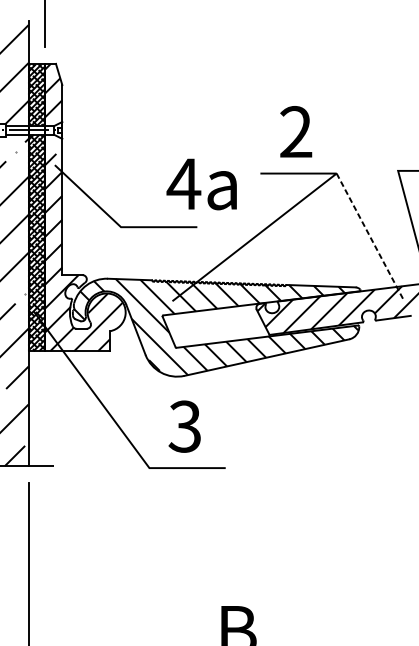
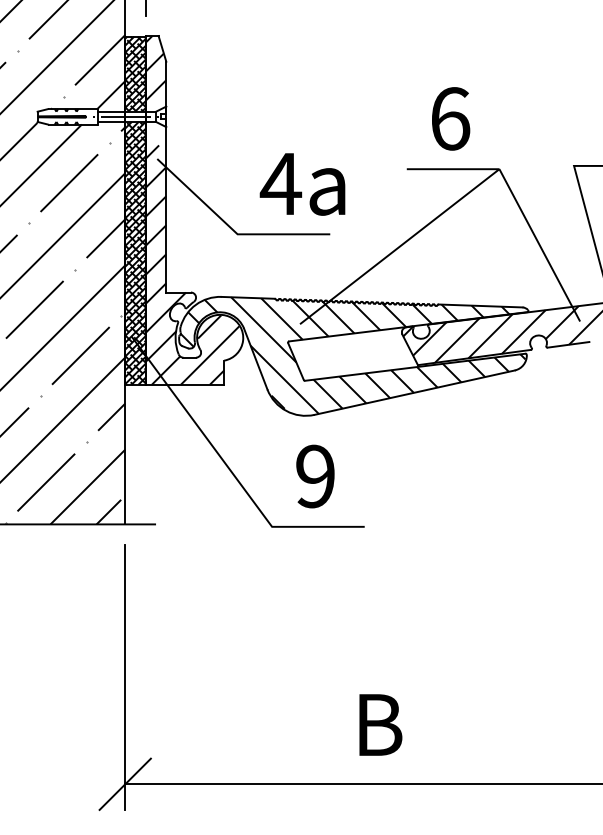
text: (296, 131) -> (450, 118), 2 -> 6
text: (201, 184) -> (302, 184), moved
line: (370, 236) -> (540, 245), dashed -> solid
text: (184, 426) -> (314, 476), 3 -> 9

